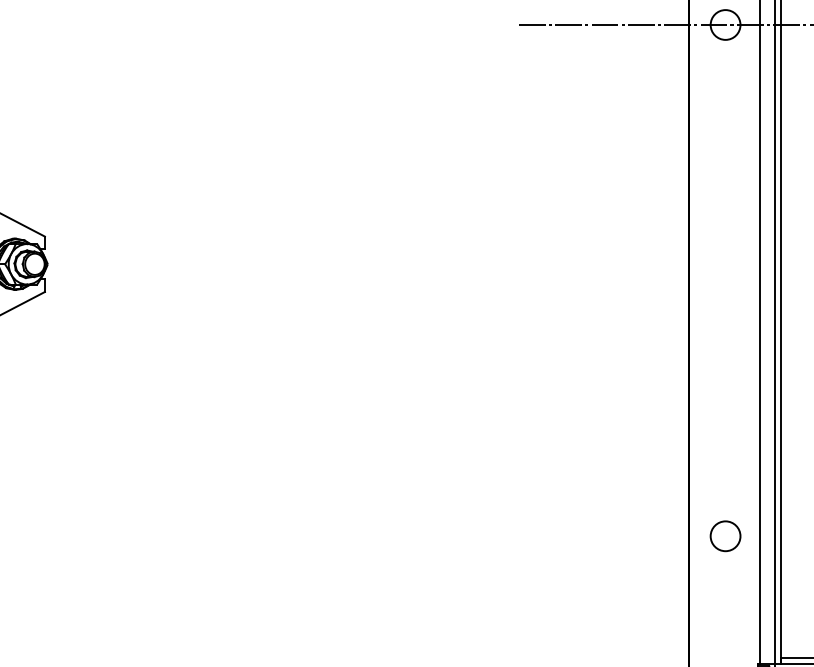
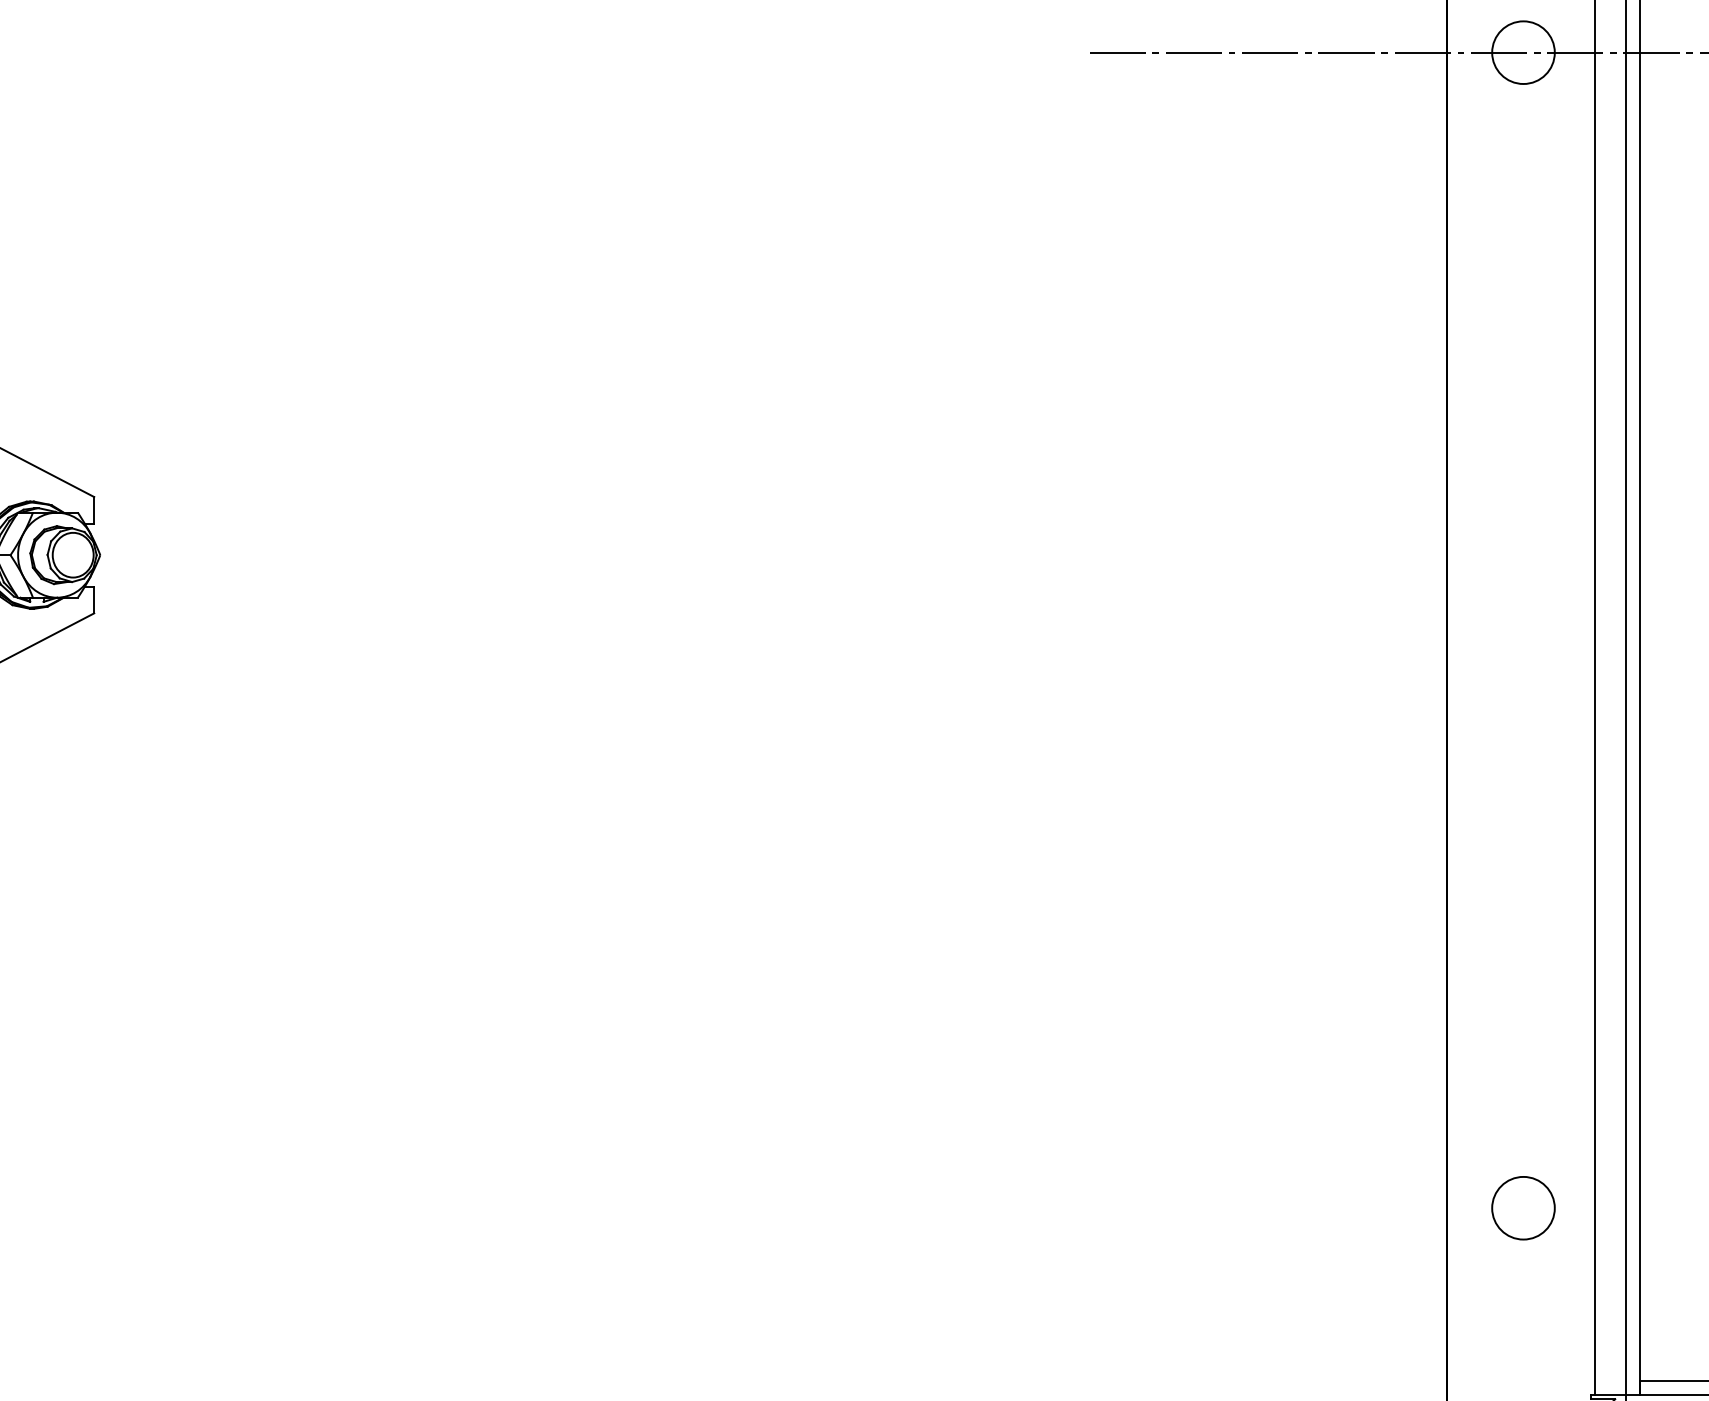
circle: (725, 536) -> (1523, 1208), moved

